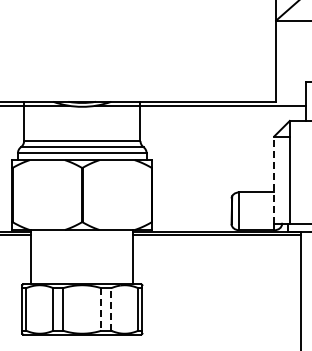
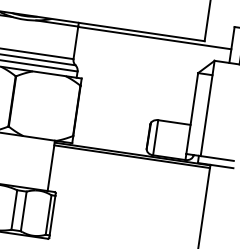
line: (274, 180) -> (192, 113), dashed -> solid
line: (111, 308) -> (24, 210), dashed -> solid
line: (101, 309) -> (14, 210), dashed -> solid

